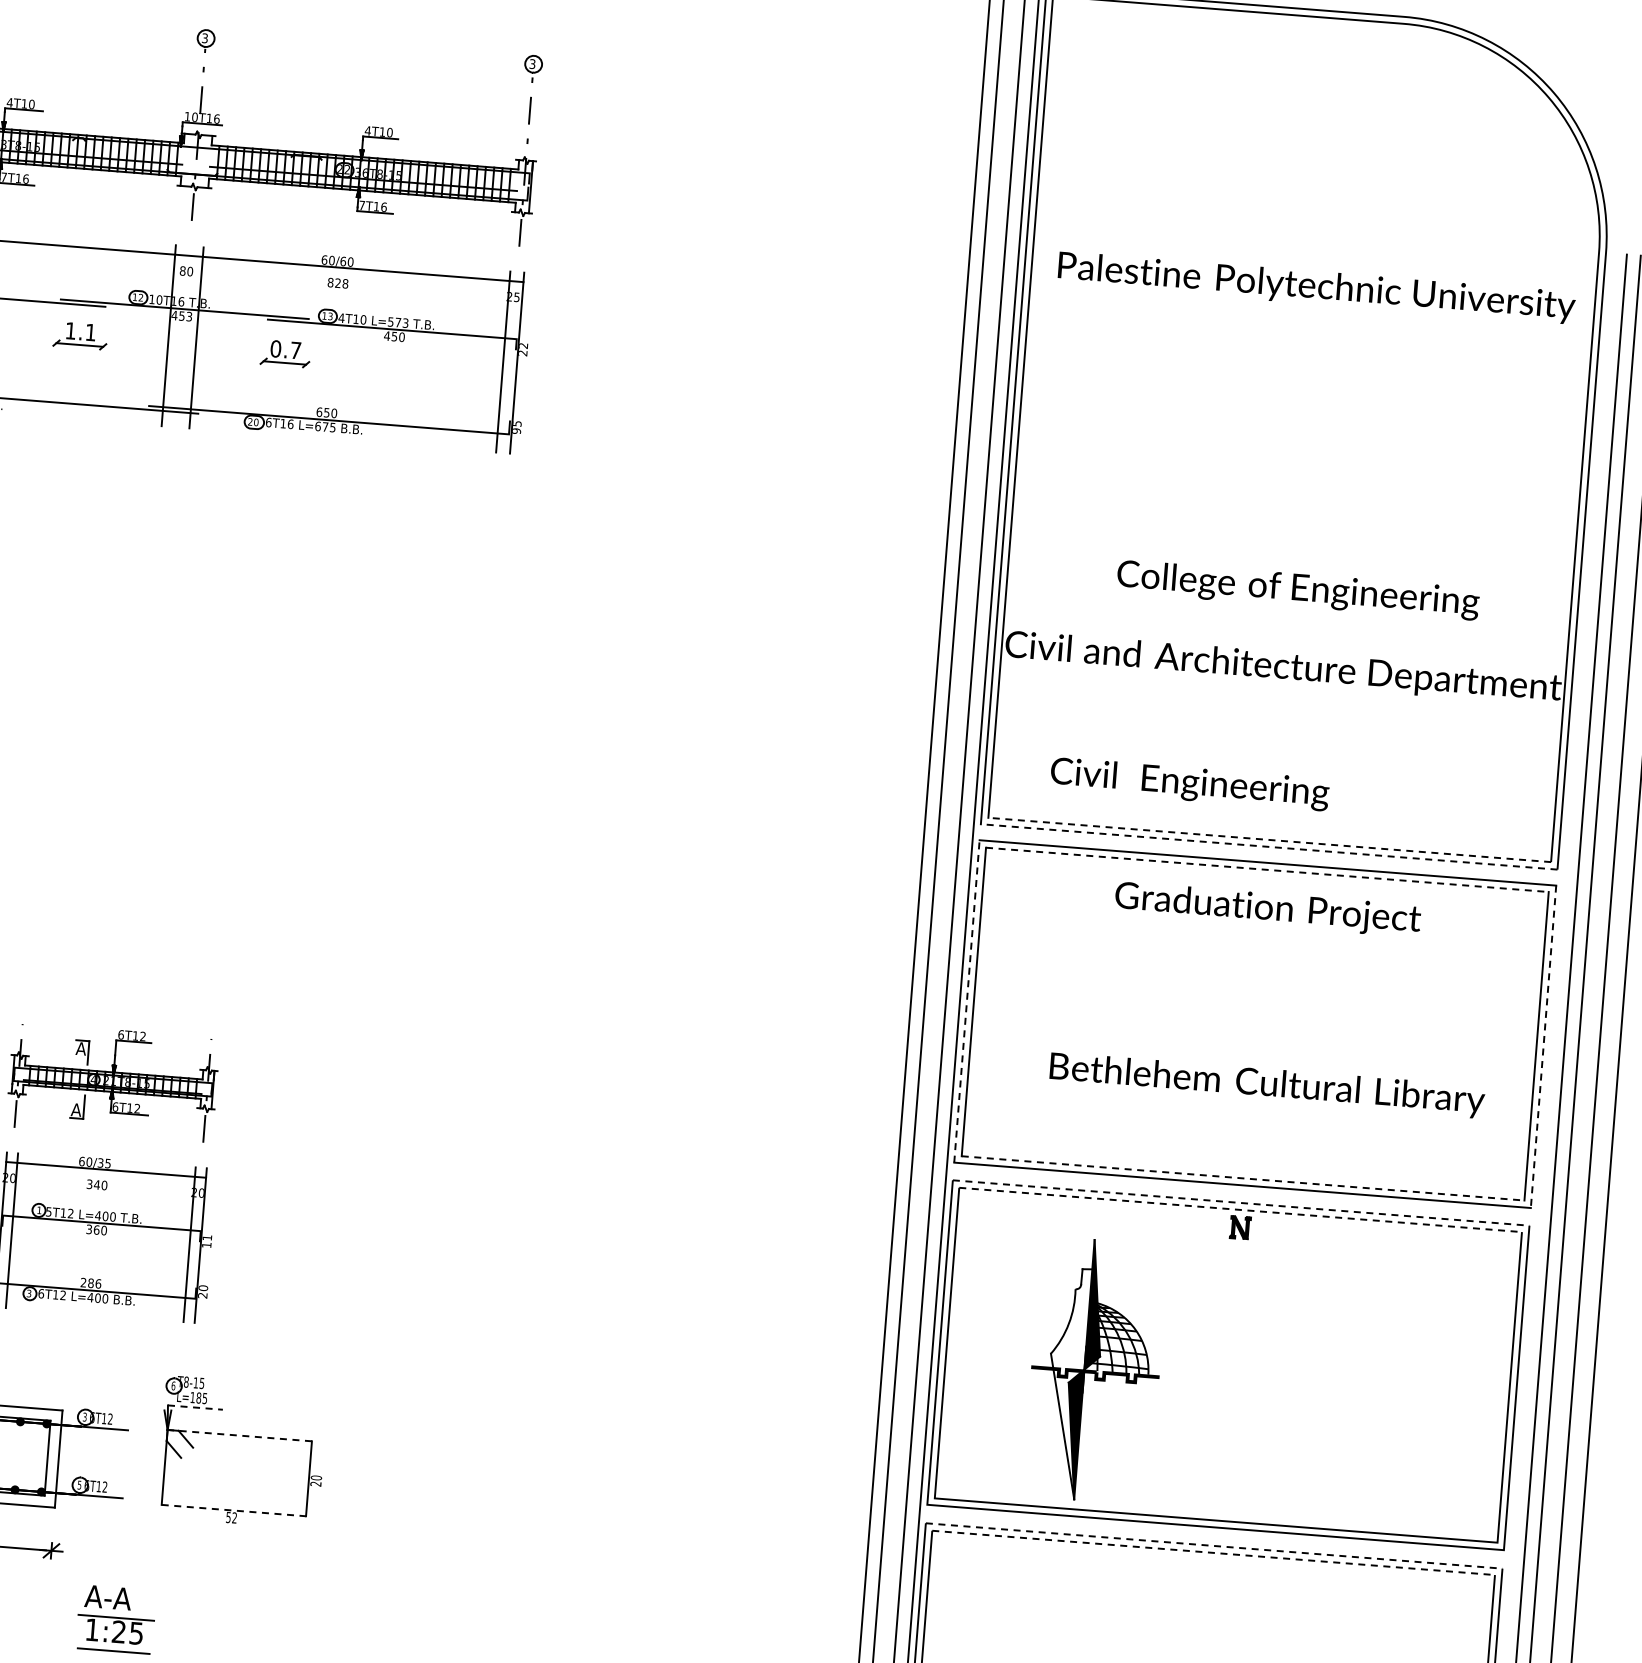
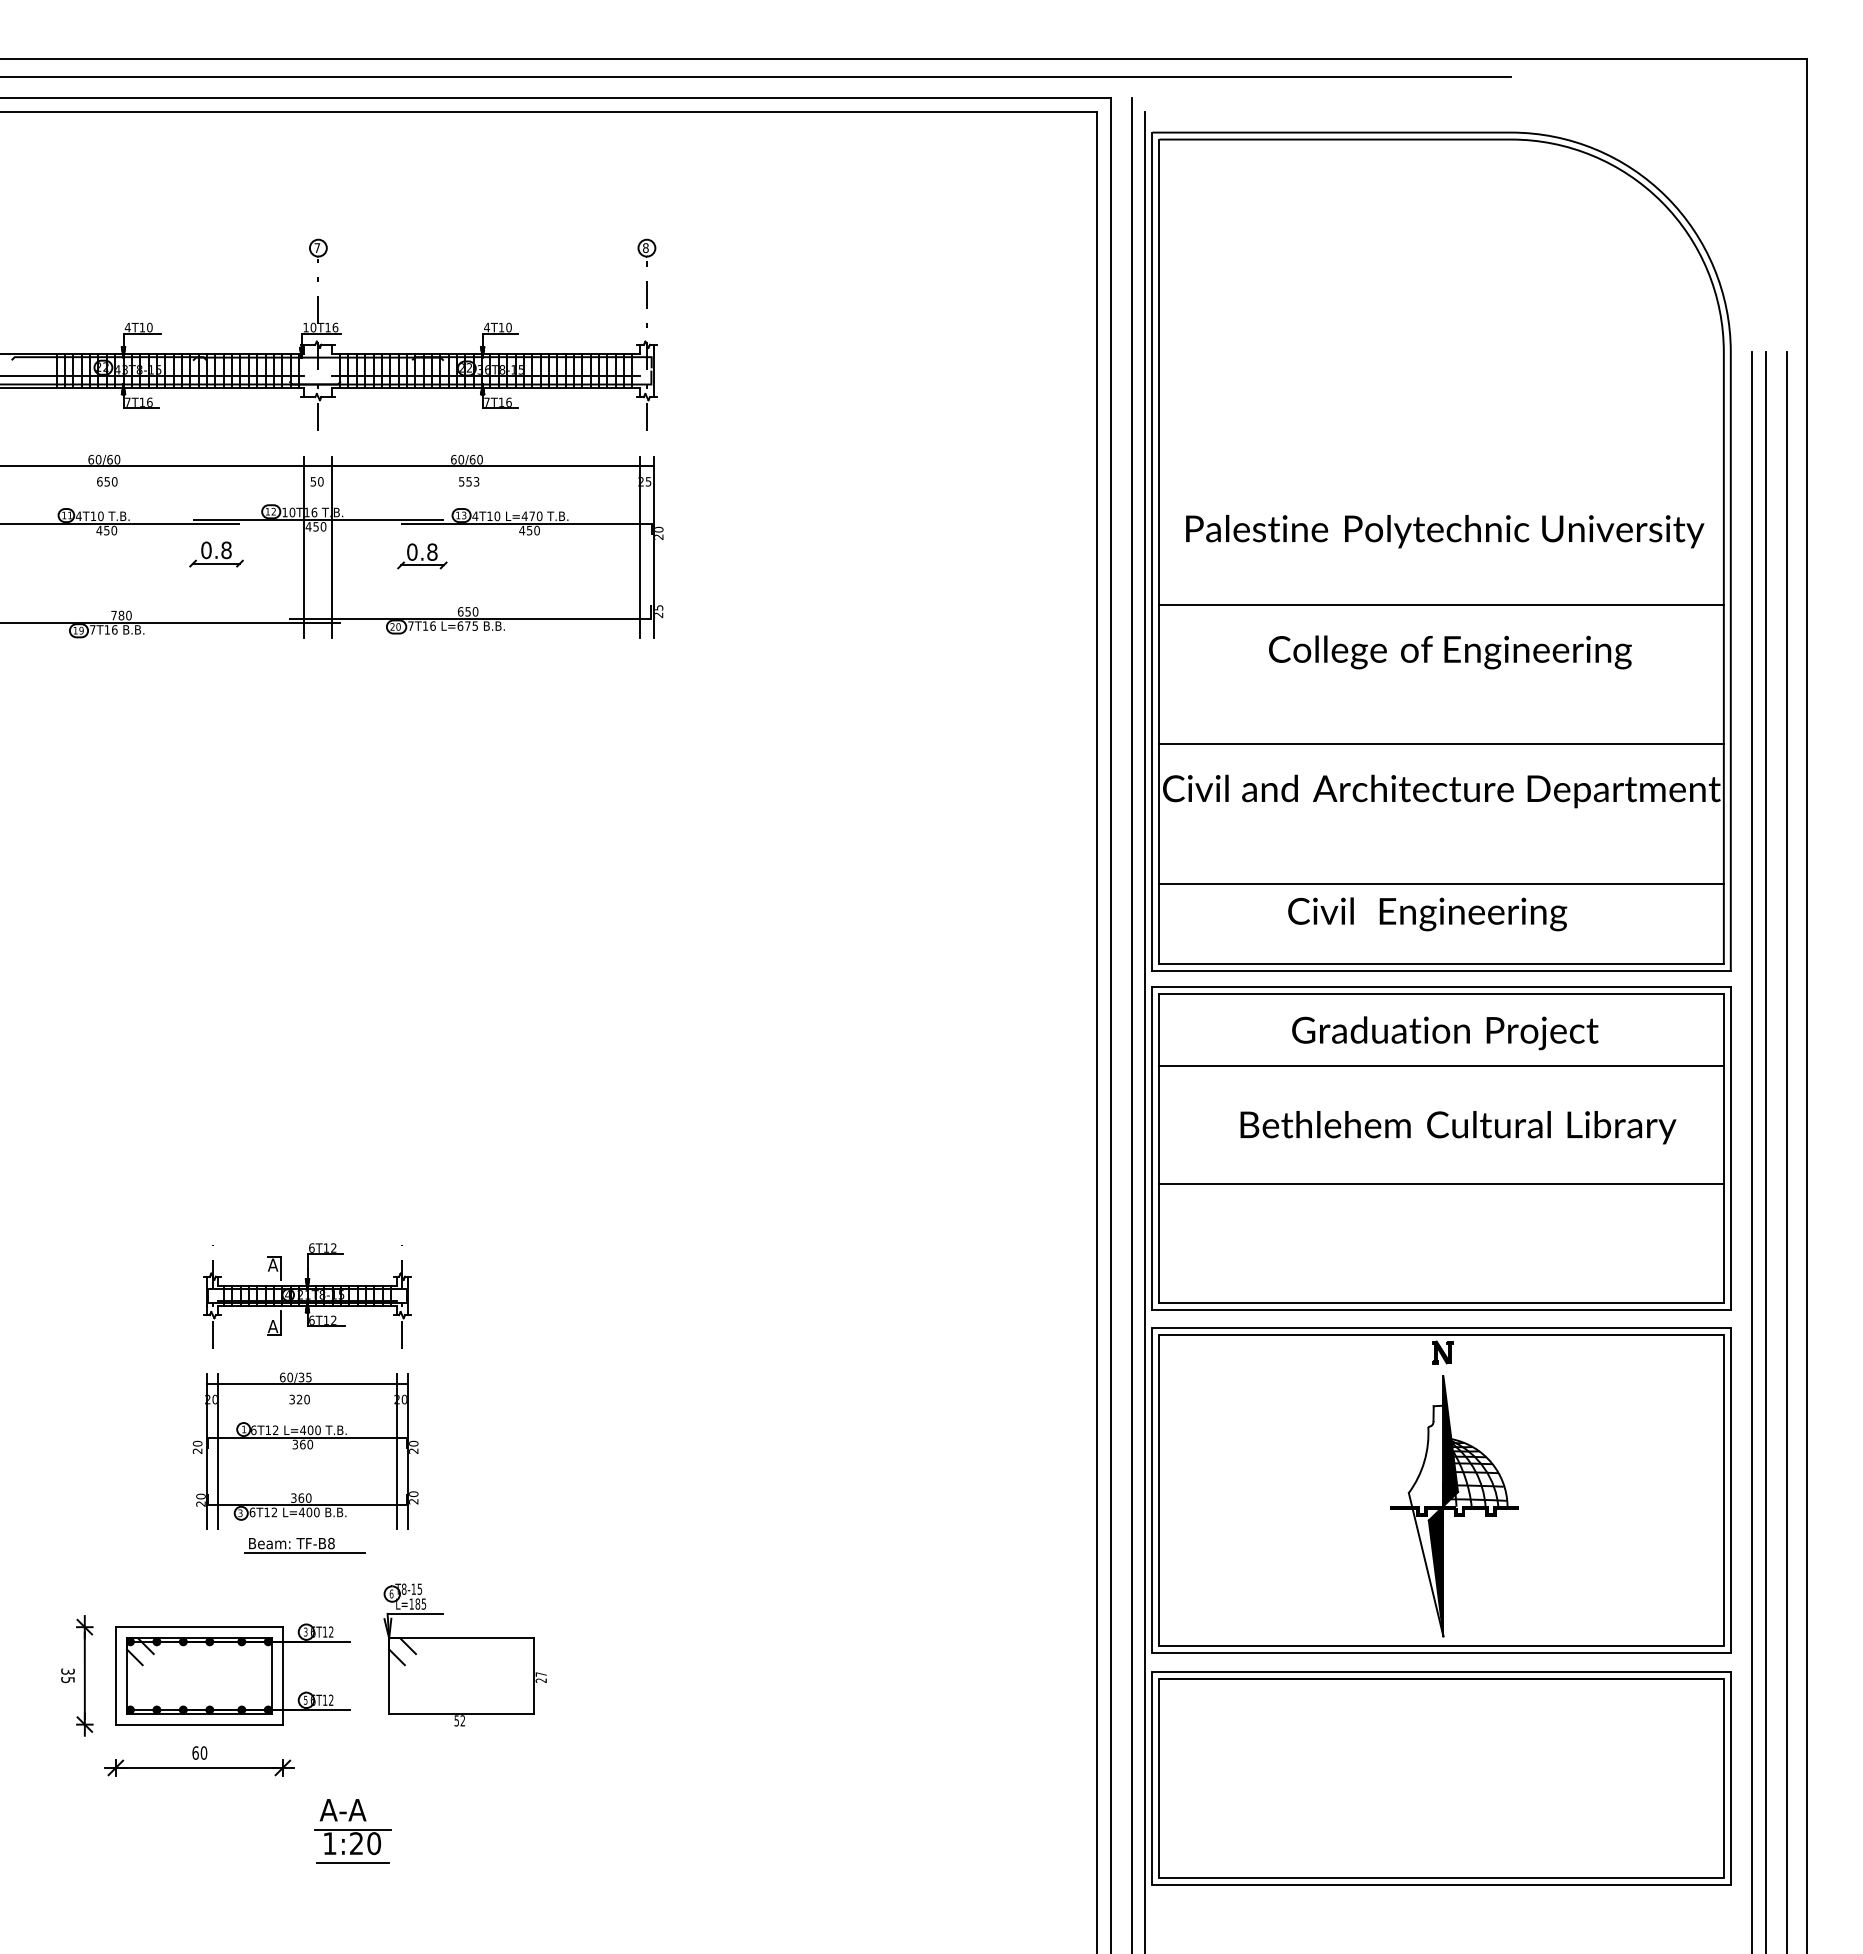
text: (205, 38) -> (317, 248), 3 -> 7
text: (532, 63) -> (645, 247), 3 -> 8
text: (182, 270) -> (313, 481), 80 -> 50
text: (337, 282) -> (468, 481), 828 -> 553
text: (1317, 287) -> (1445, 531), moved
text: (189, 316) -> (323, 526), 453 -> 450
text: (397, 322) -> (531, 516), L=573 -> L=470
text: (80, 331) -> (216, 550), 1.1 -> 0.8
text: (524, 345) -> (659, 529), 22 -> 20
text: (296, 349) -> (432, 551), 0.7 -> 0.8
text: (268, 421) -> (410, 625), 6T16 -> 7T16
text: (517, 431) -> (659, 615), 95 -> 25
line: (1297, 481) -> (1441, 604), added
text: (1298, 590) -> (1450, 652), moved
line: (1286, 621) -> (1441, 744), added
line: (1275, 760) -> (1441, 883), added
text: (1189, 784) -> (1427, 914), moved
line: (1269, 839) -> (1441, 963), dashed -> solid
line: (1269, 846) -> (1441, 970), dashed -> solid
line: (1268, 869) -> (1442, 993), dashed -> solid
line: (1261, 942) -> (1441, 1066), added
line: (967, 1001) -> (1152, 1148), dashed -> solid
line: (1543, 1046) -> (1730, 1148), dashed -> solid
line: (1252, 1060) -> (1441, 1184), added
text: (1267, 1085) -> (1458, 1127), moved
line: (1243, 1178) -> (1442, 1303), dashed -> solid
text: (96, 1184) -> (299, 1399), 340 -> 320
line: (1242, 1202) -> (1442, 1327), dashed -> solid
line: (1241, 1209) -> (1442, 1334), dashed -> solid
text: (48, 1212) -> (253, 1430), 5T12 -> 6T12
text: (206, 1240) -> (413, 1446), 11 -> 20
text: (91, 1282) -> (301, 1497), 286 -> 360
part: (90, 1330) -> (304, 1545), added
part: (1095, 1370) -> (1454, 1506), moved
line: (195, 1407) -> (415, 1613), dashed -> solid
line: (239, 1435) -> (461, 1638), dashed -> solid
text: (315, 1477) -> (540, 1674), 20 -> 27
line: (234, 1510) -> (462, 1713), dashed -> solid
line: (1215, 1545) -> (1442, 1671), dashed -> solid
line: (1214, 1552) -> (1442, 1678), dashed -> solid
text: (136, 1633) -> (374, 1843), 1:25 -> 1:20

